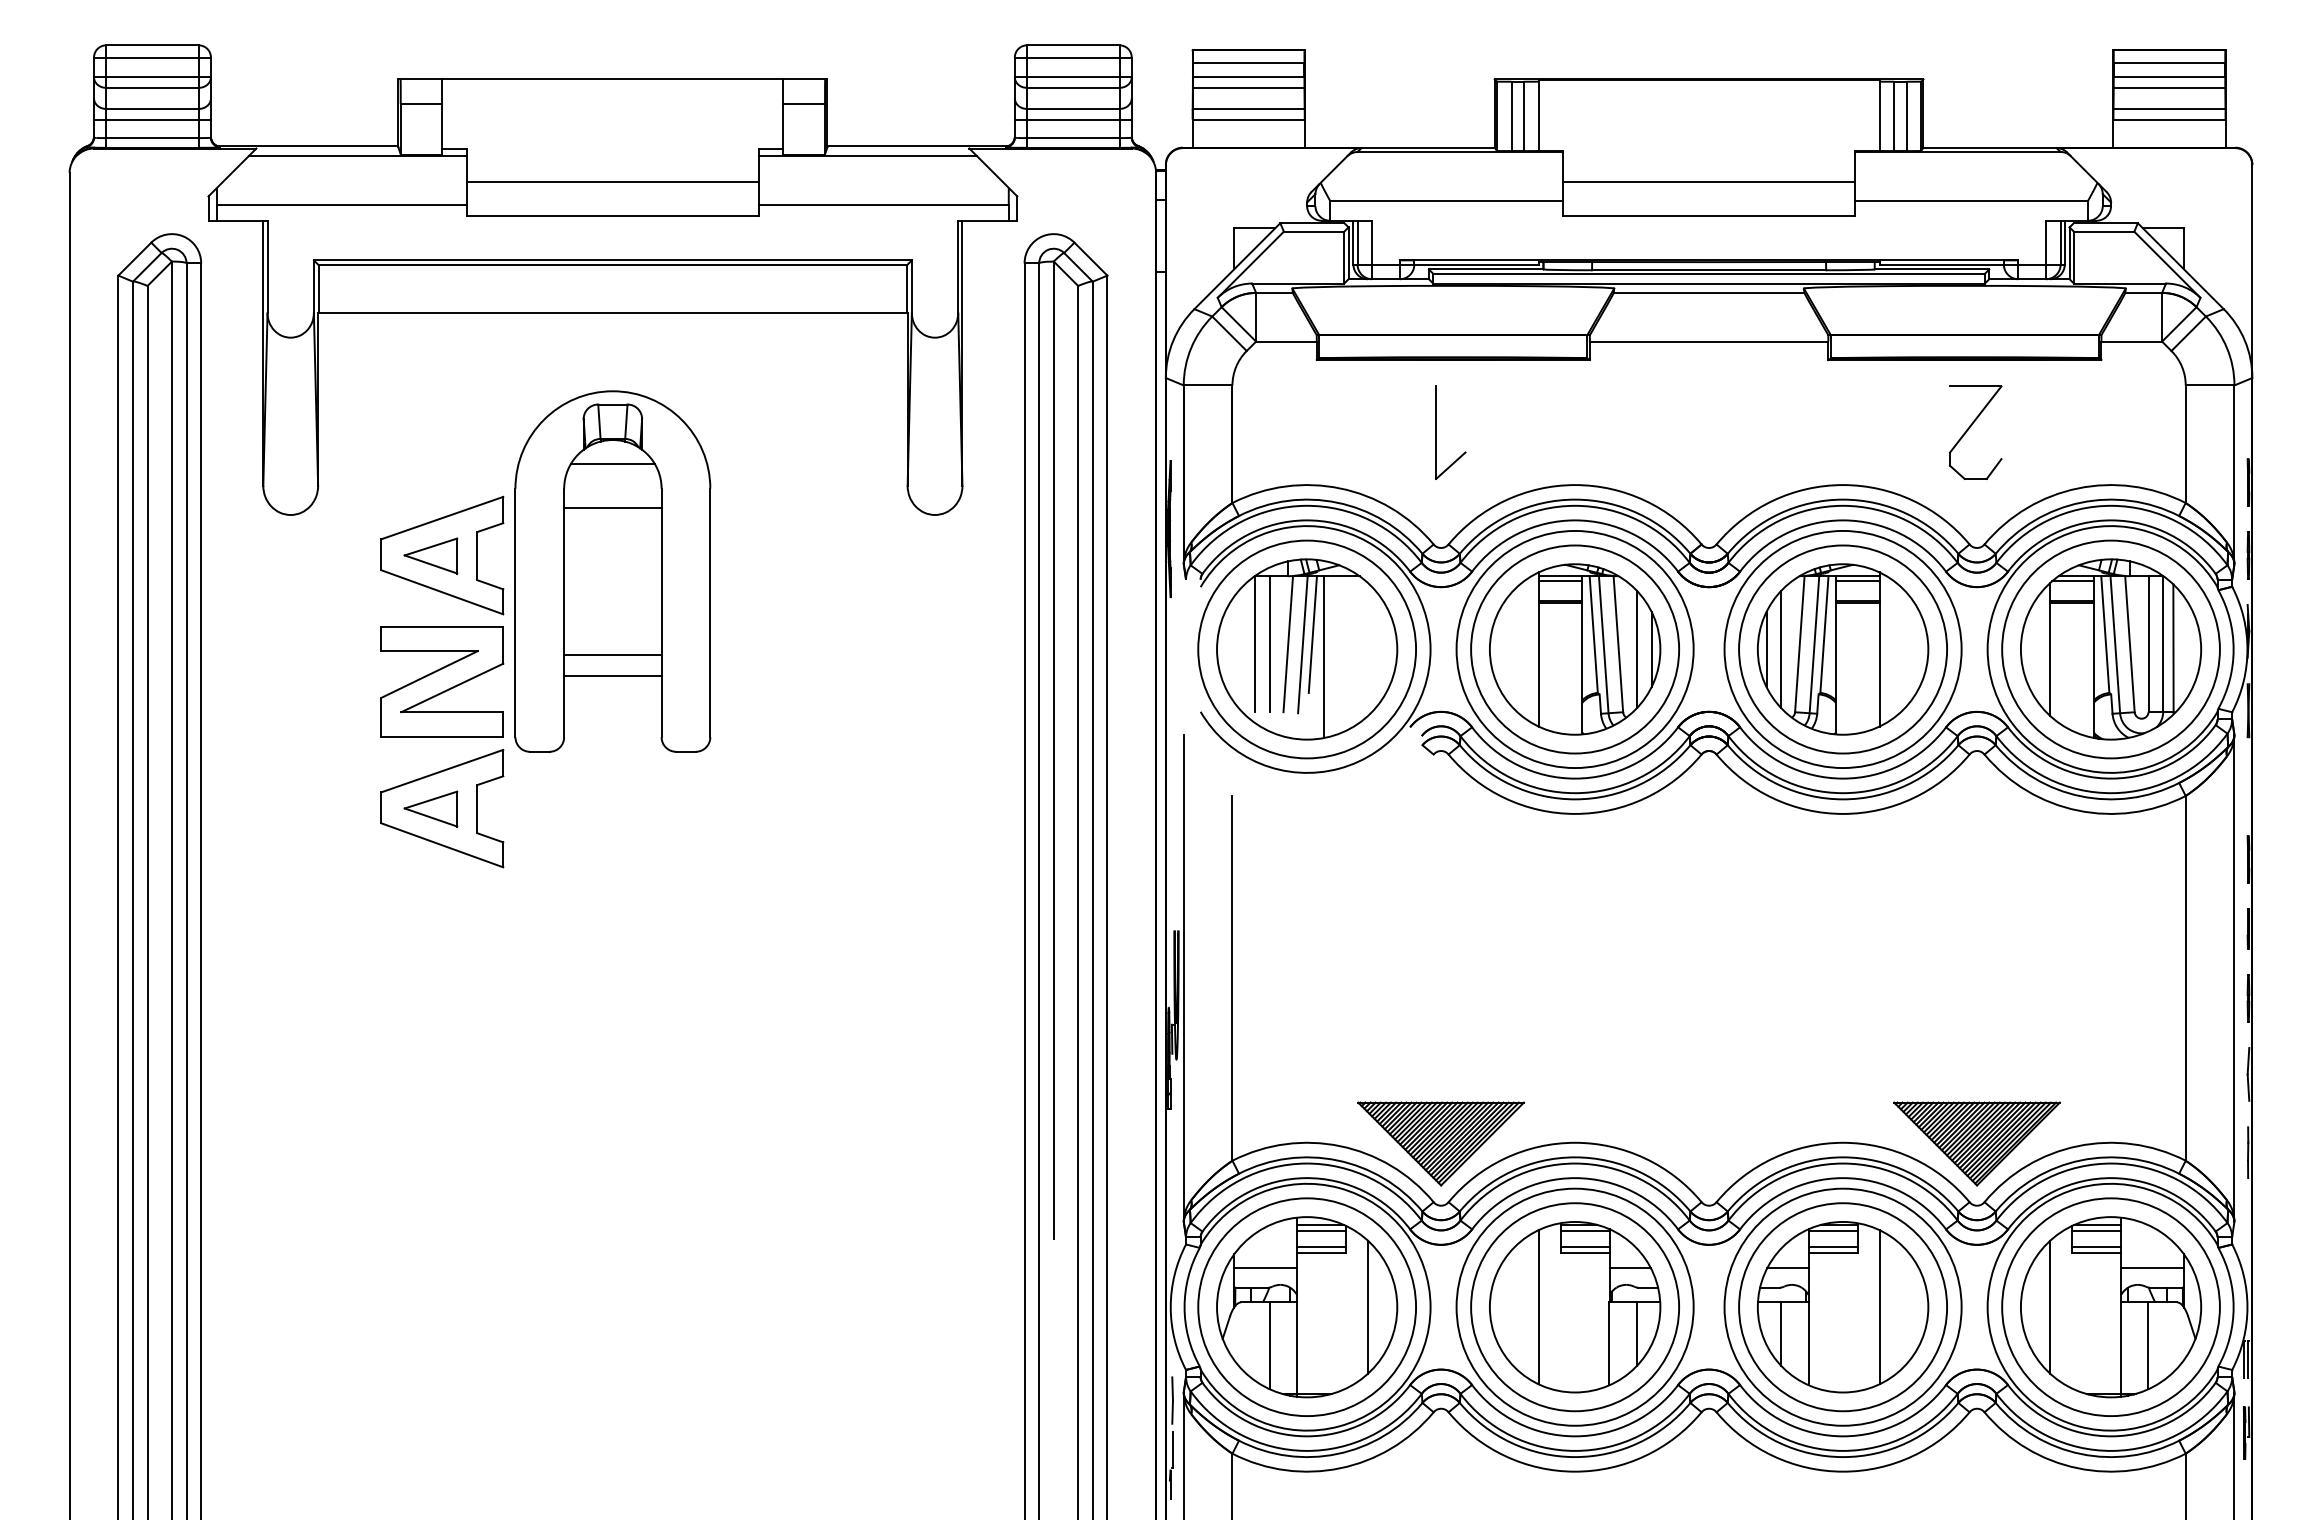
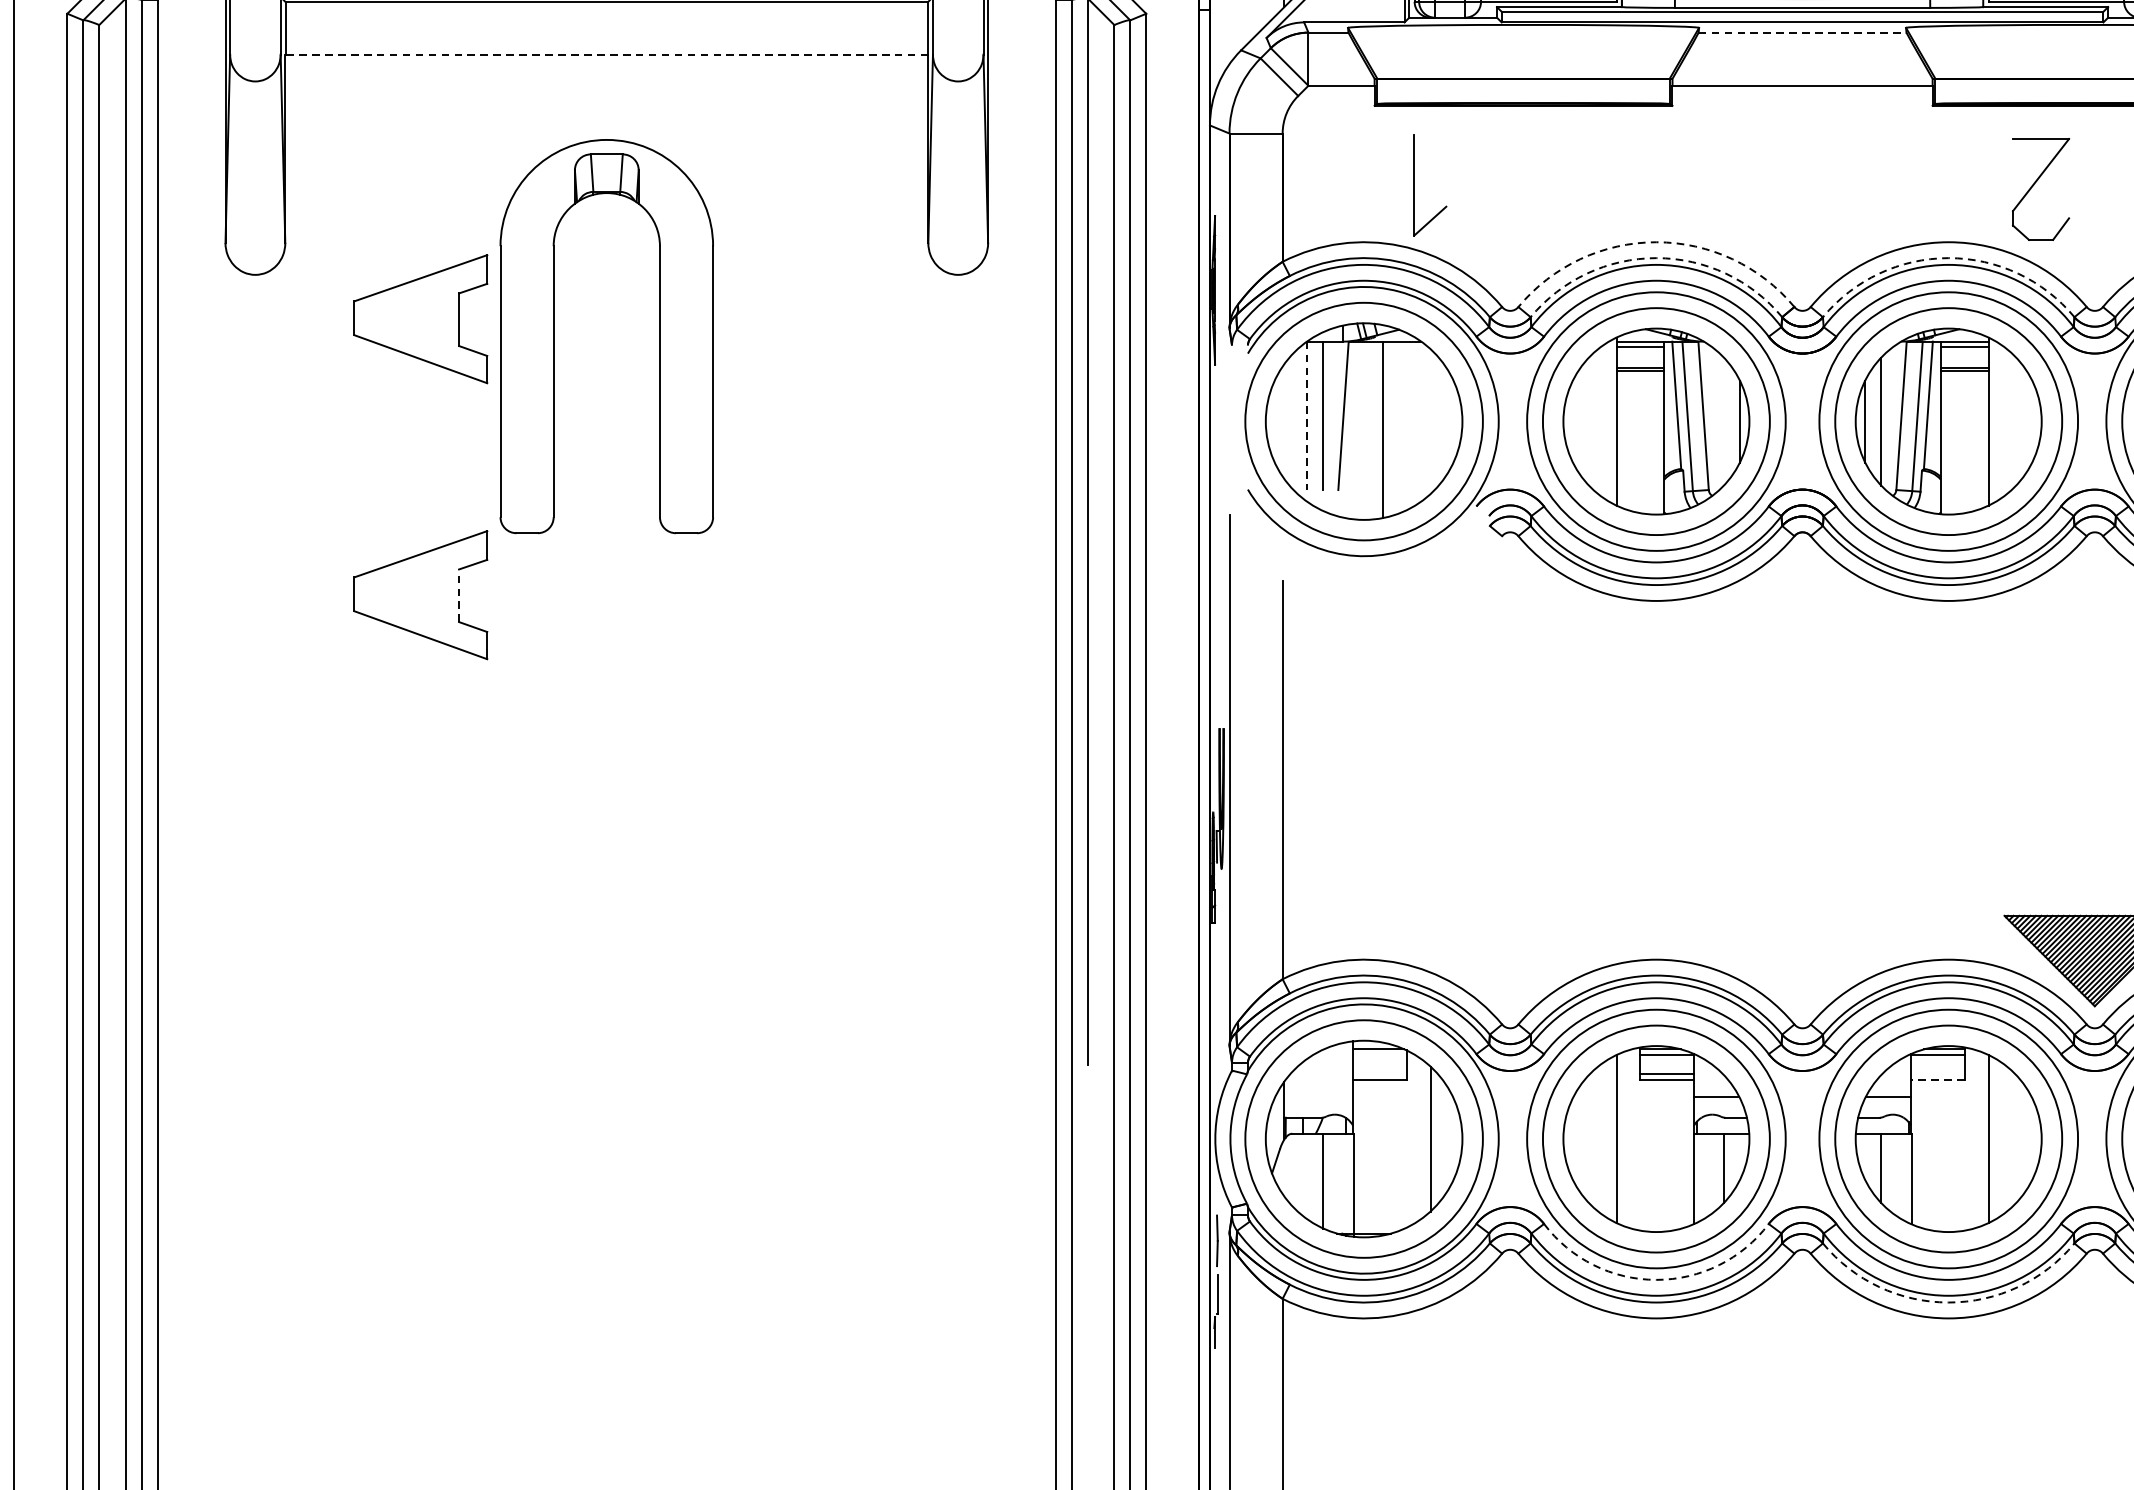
line: (1709, 292) -> (1803, 32), solid -> dashed
line: (612, 313) -> (606, 55), solid -> dashed
part: (1969, 429) -> (2034, 185), moved
part: (1436, 432) -> (1414, 184), moved
line: (612, 464) -> (606, 219), removed
arc: (1575, 485) -> (1656, 242), solid -> dashed
arc: (1575, 499) -> (1656, 257), solid -> dashed
arc: (1843, 499) -> (1949, 257), solid -> dashed
line: (612, 508) -> (606, 267), removed
part: (430, 555) -> (407, 319), removed
line: (1312, 634) -> (1369, 405), removed
line: (1255, 643) -> (1307, 415), solid -> dashed
line: (1302, 644) -> (1359, 416), removed
line: (1637, 649) -> (1724, 421), removed
line: (612, 655) -> (606, 428), removed
line: (612, 675) -> (606, 449), removed
part: (442, 681) -> (420, 456), removed
part: (430, 808) -> (407, 595), removed
line: (477, 808) -> (459, 595), solid -> dashed
part: (1440, 1143) -> (1509, 960), removed
line: (1321, 1230) -> (1379, 1055), removed
line: (1321, 1247) -> (1379, 1073), removed
line: (1832, 1247) -> (1937, 1073), removed
line: (1833, 1253) -> (1938, 1080), solid -> dashed
line: (1265, 1268) -> (1318, 1096), removed
arc: (1575, 1436) -> (1656, 1280), solid -> dashed
arc: (1843, 1457) -> (1949, 1302), solid -> dashed

